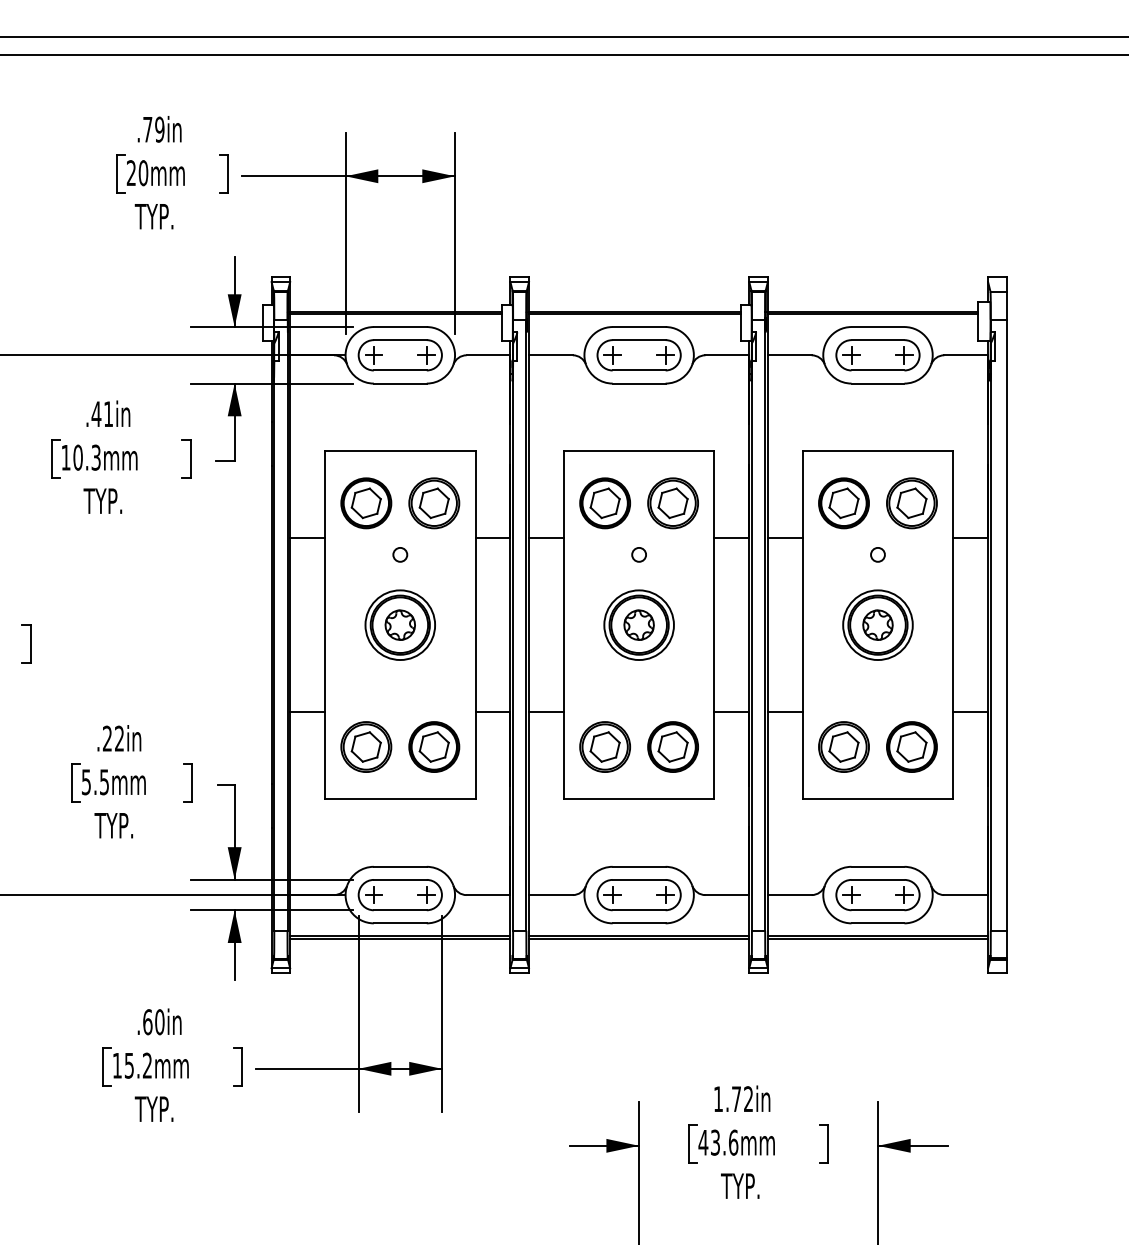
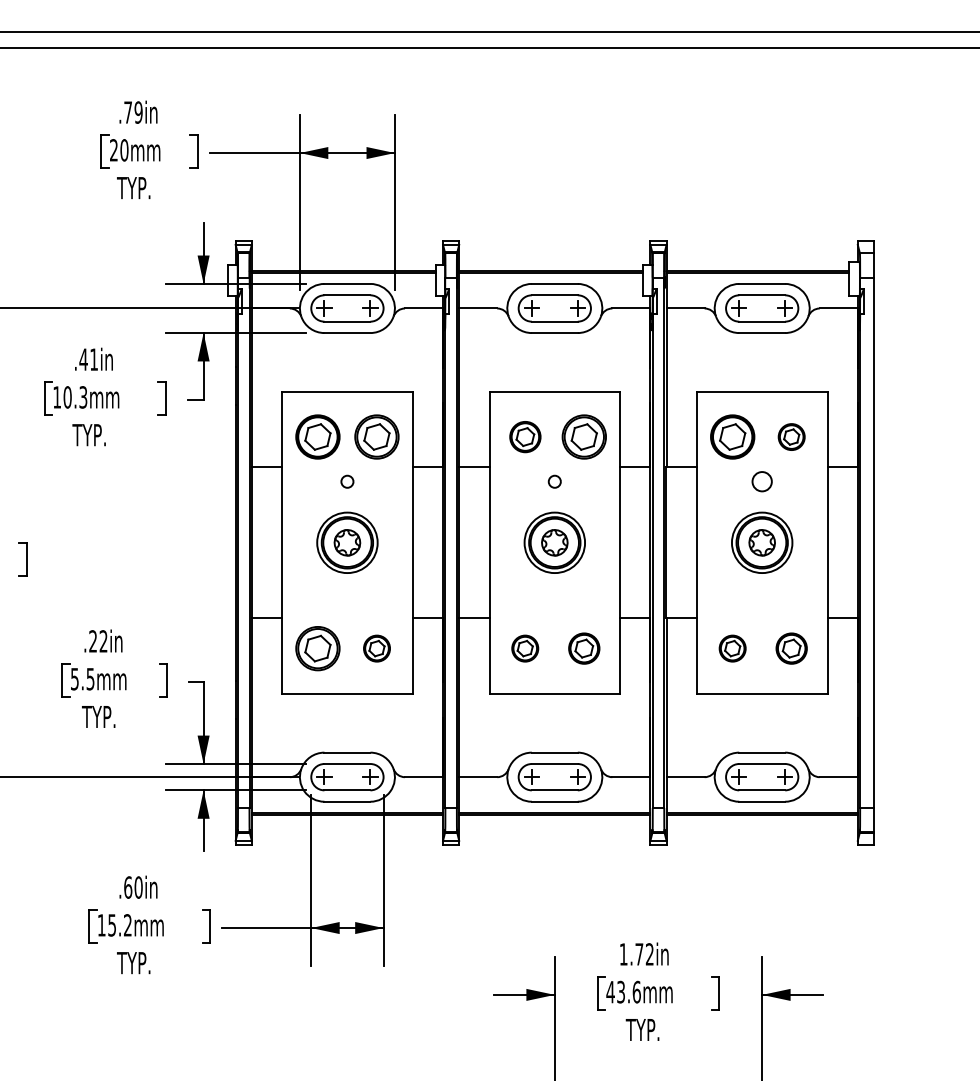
part: (605, 503) -> (525, 437), size x0.7
part: (911, 503) -> (791, 437), size x0.6
circle: (877, 554) -> (761, 481), size x1.6
part: (434, 746) -> (377, 648), size x0.6
part: (604, 746) -> (524, 648), size x0.6
part: (672, 746) -> (583, 648), size x0.7
part: (843, 746) -> (732, 648), size x0.6
part: (911, 746) -> (791, 648), size x0.7

